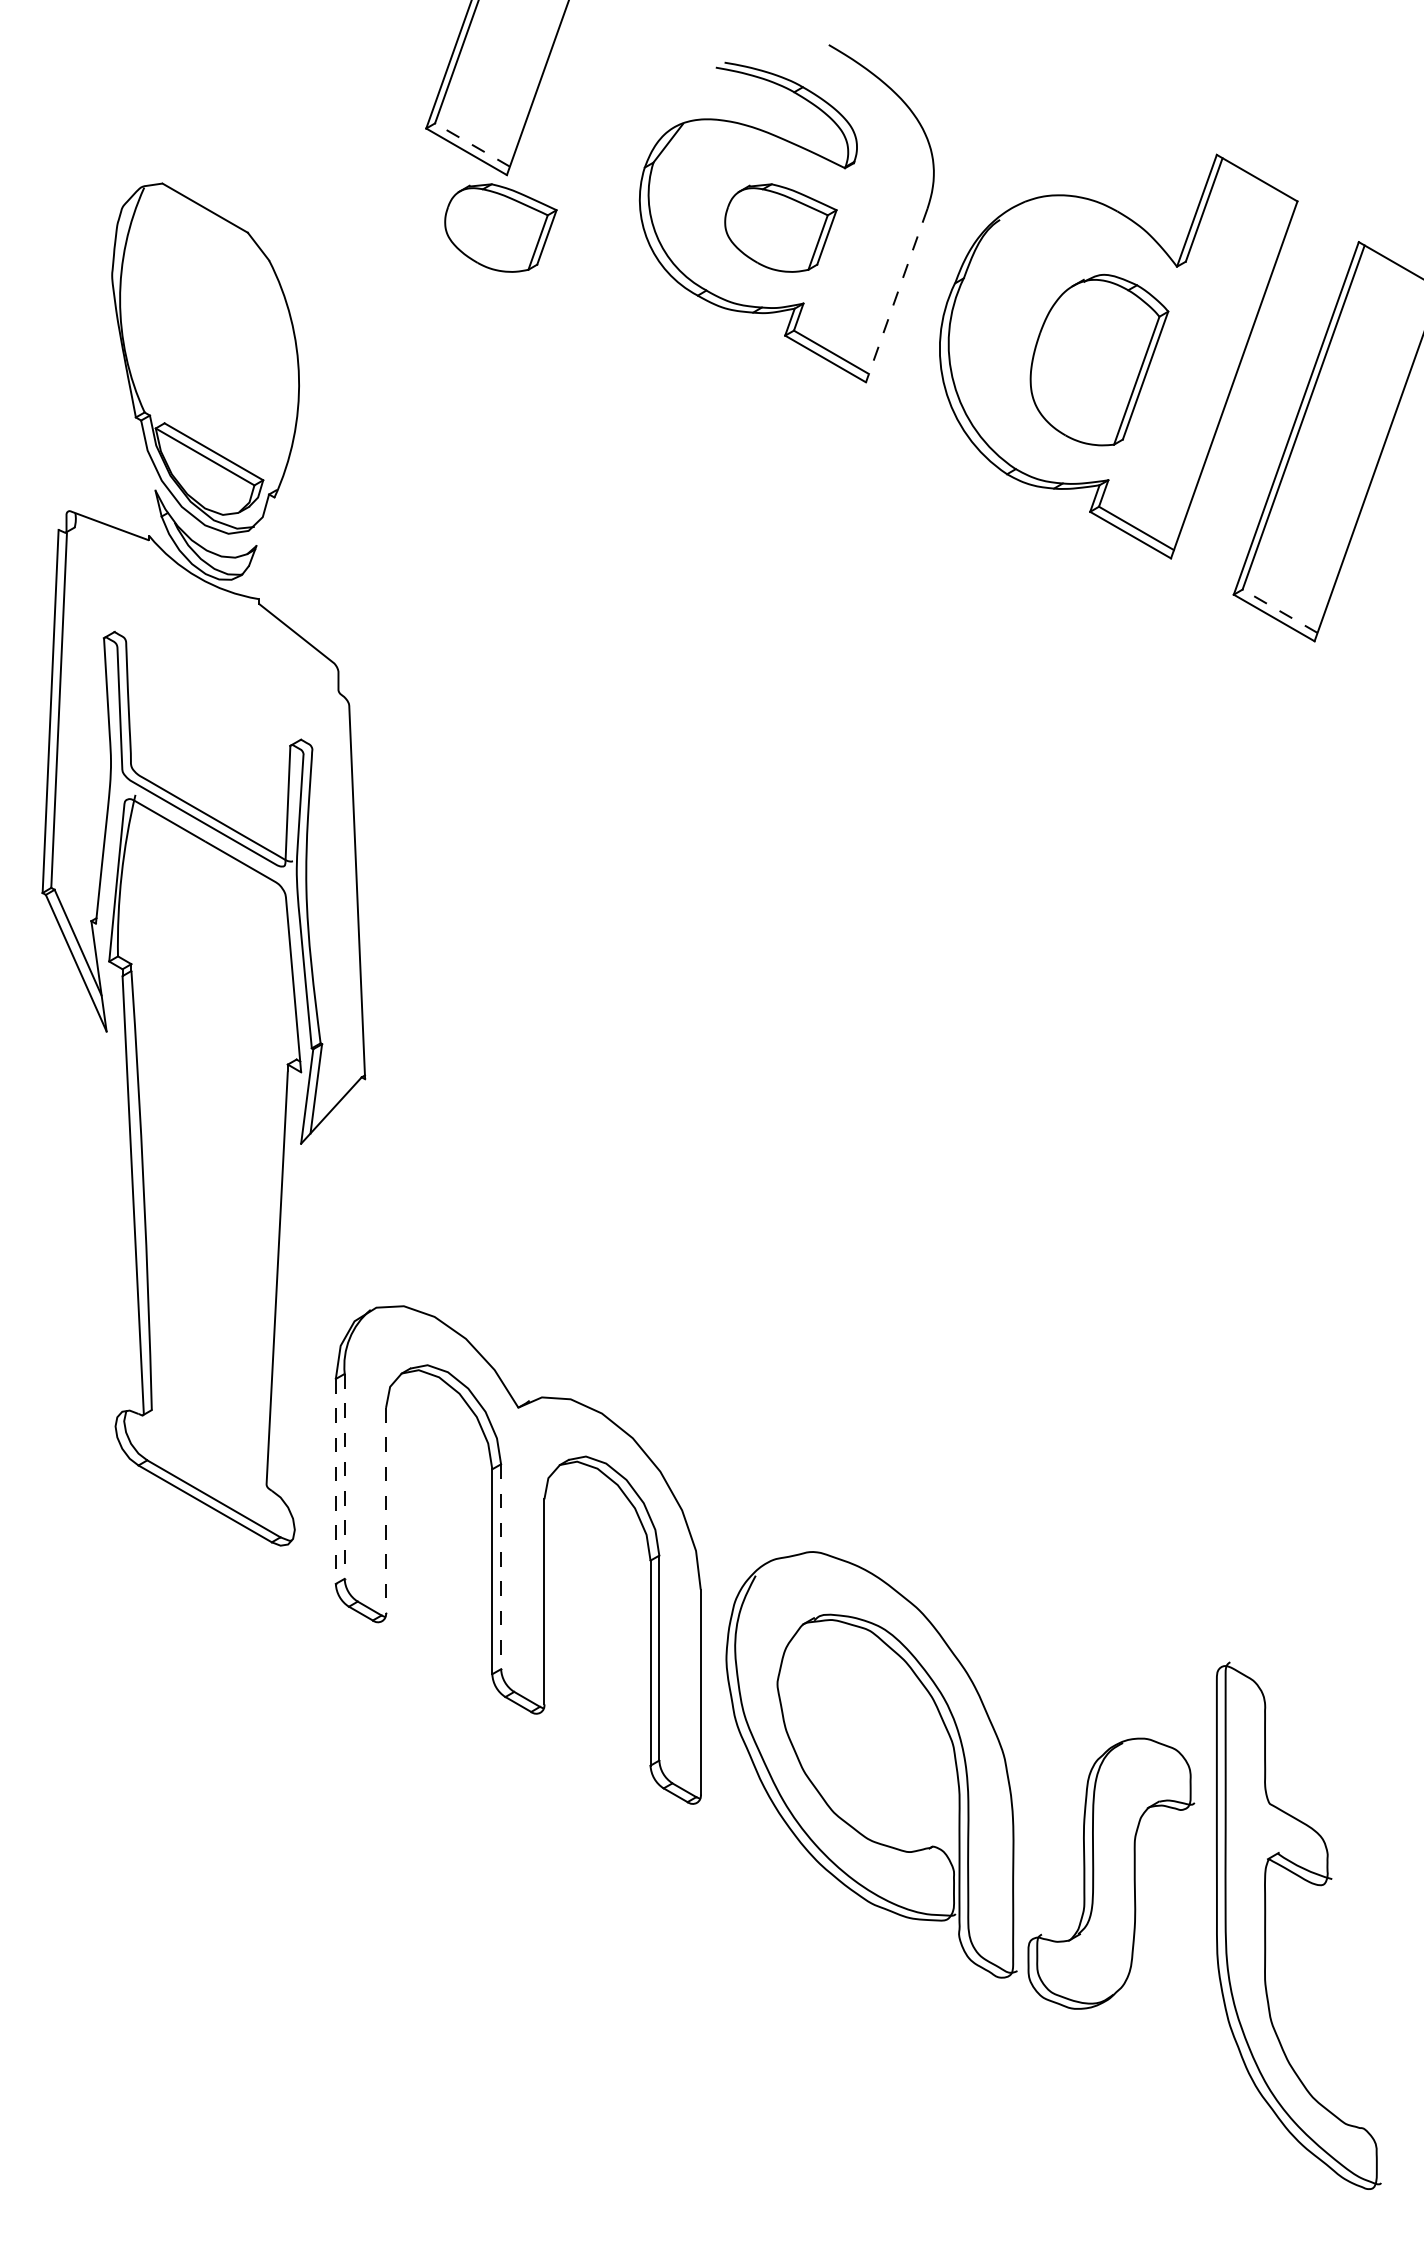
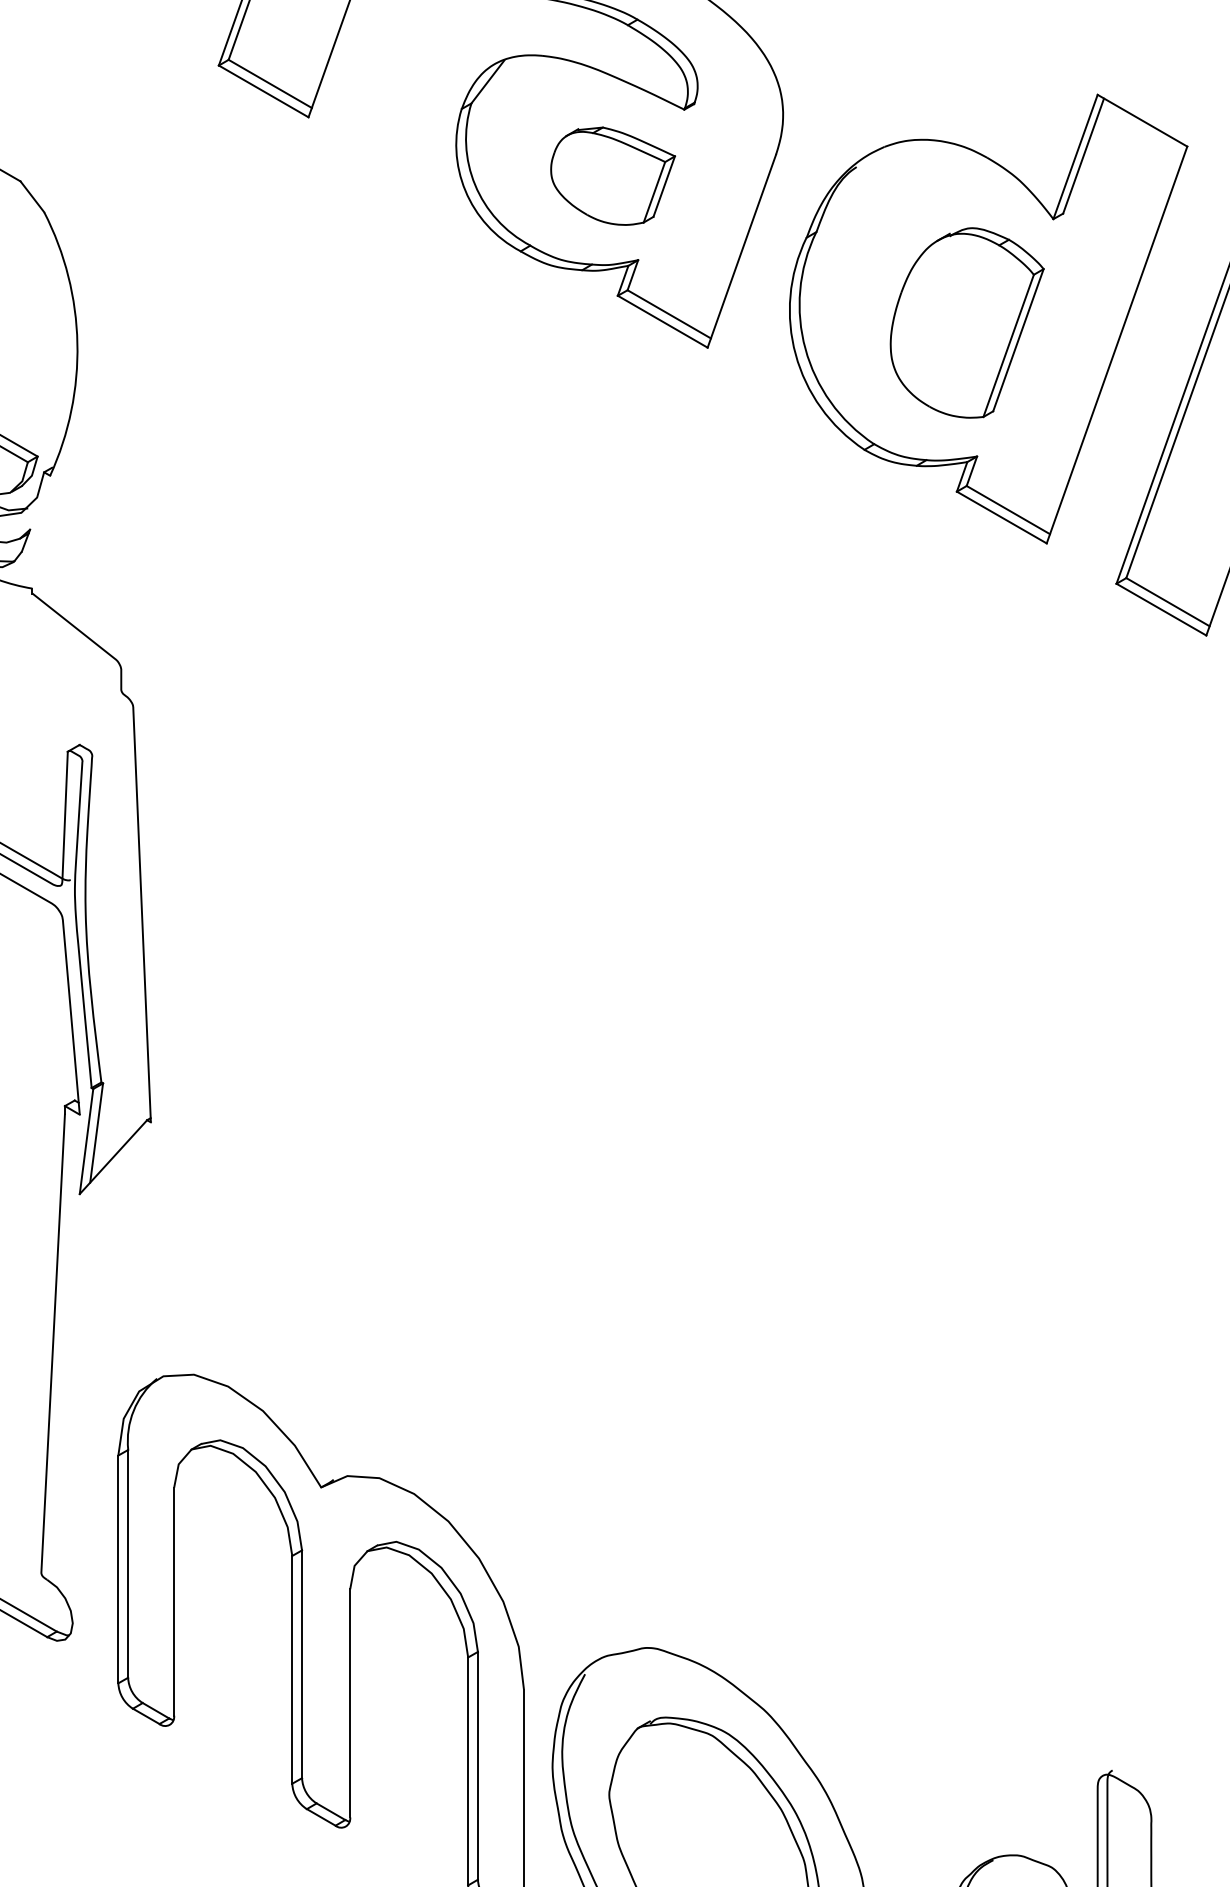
line: (472, 144) -> (270, 83), dashed -> solid
part: (500, 227) -> (301, 175), removed
line: (896, 296) -> (741, 252), dashed -> solid
line: (1279, 611) -> (1167, 602), dashed -> solid
line: (344, 1476) -> (127, 1563), dashed -> solid
line: (335, 1481) -> (117, 1569), dashed -> solid
line: (386, 1510) -> (174, 1601), dashed -> solid
line: (501, 1567) -> (302, 1665), dashed -> solid

